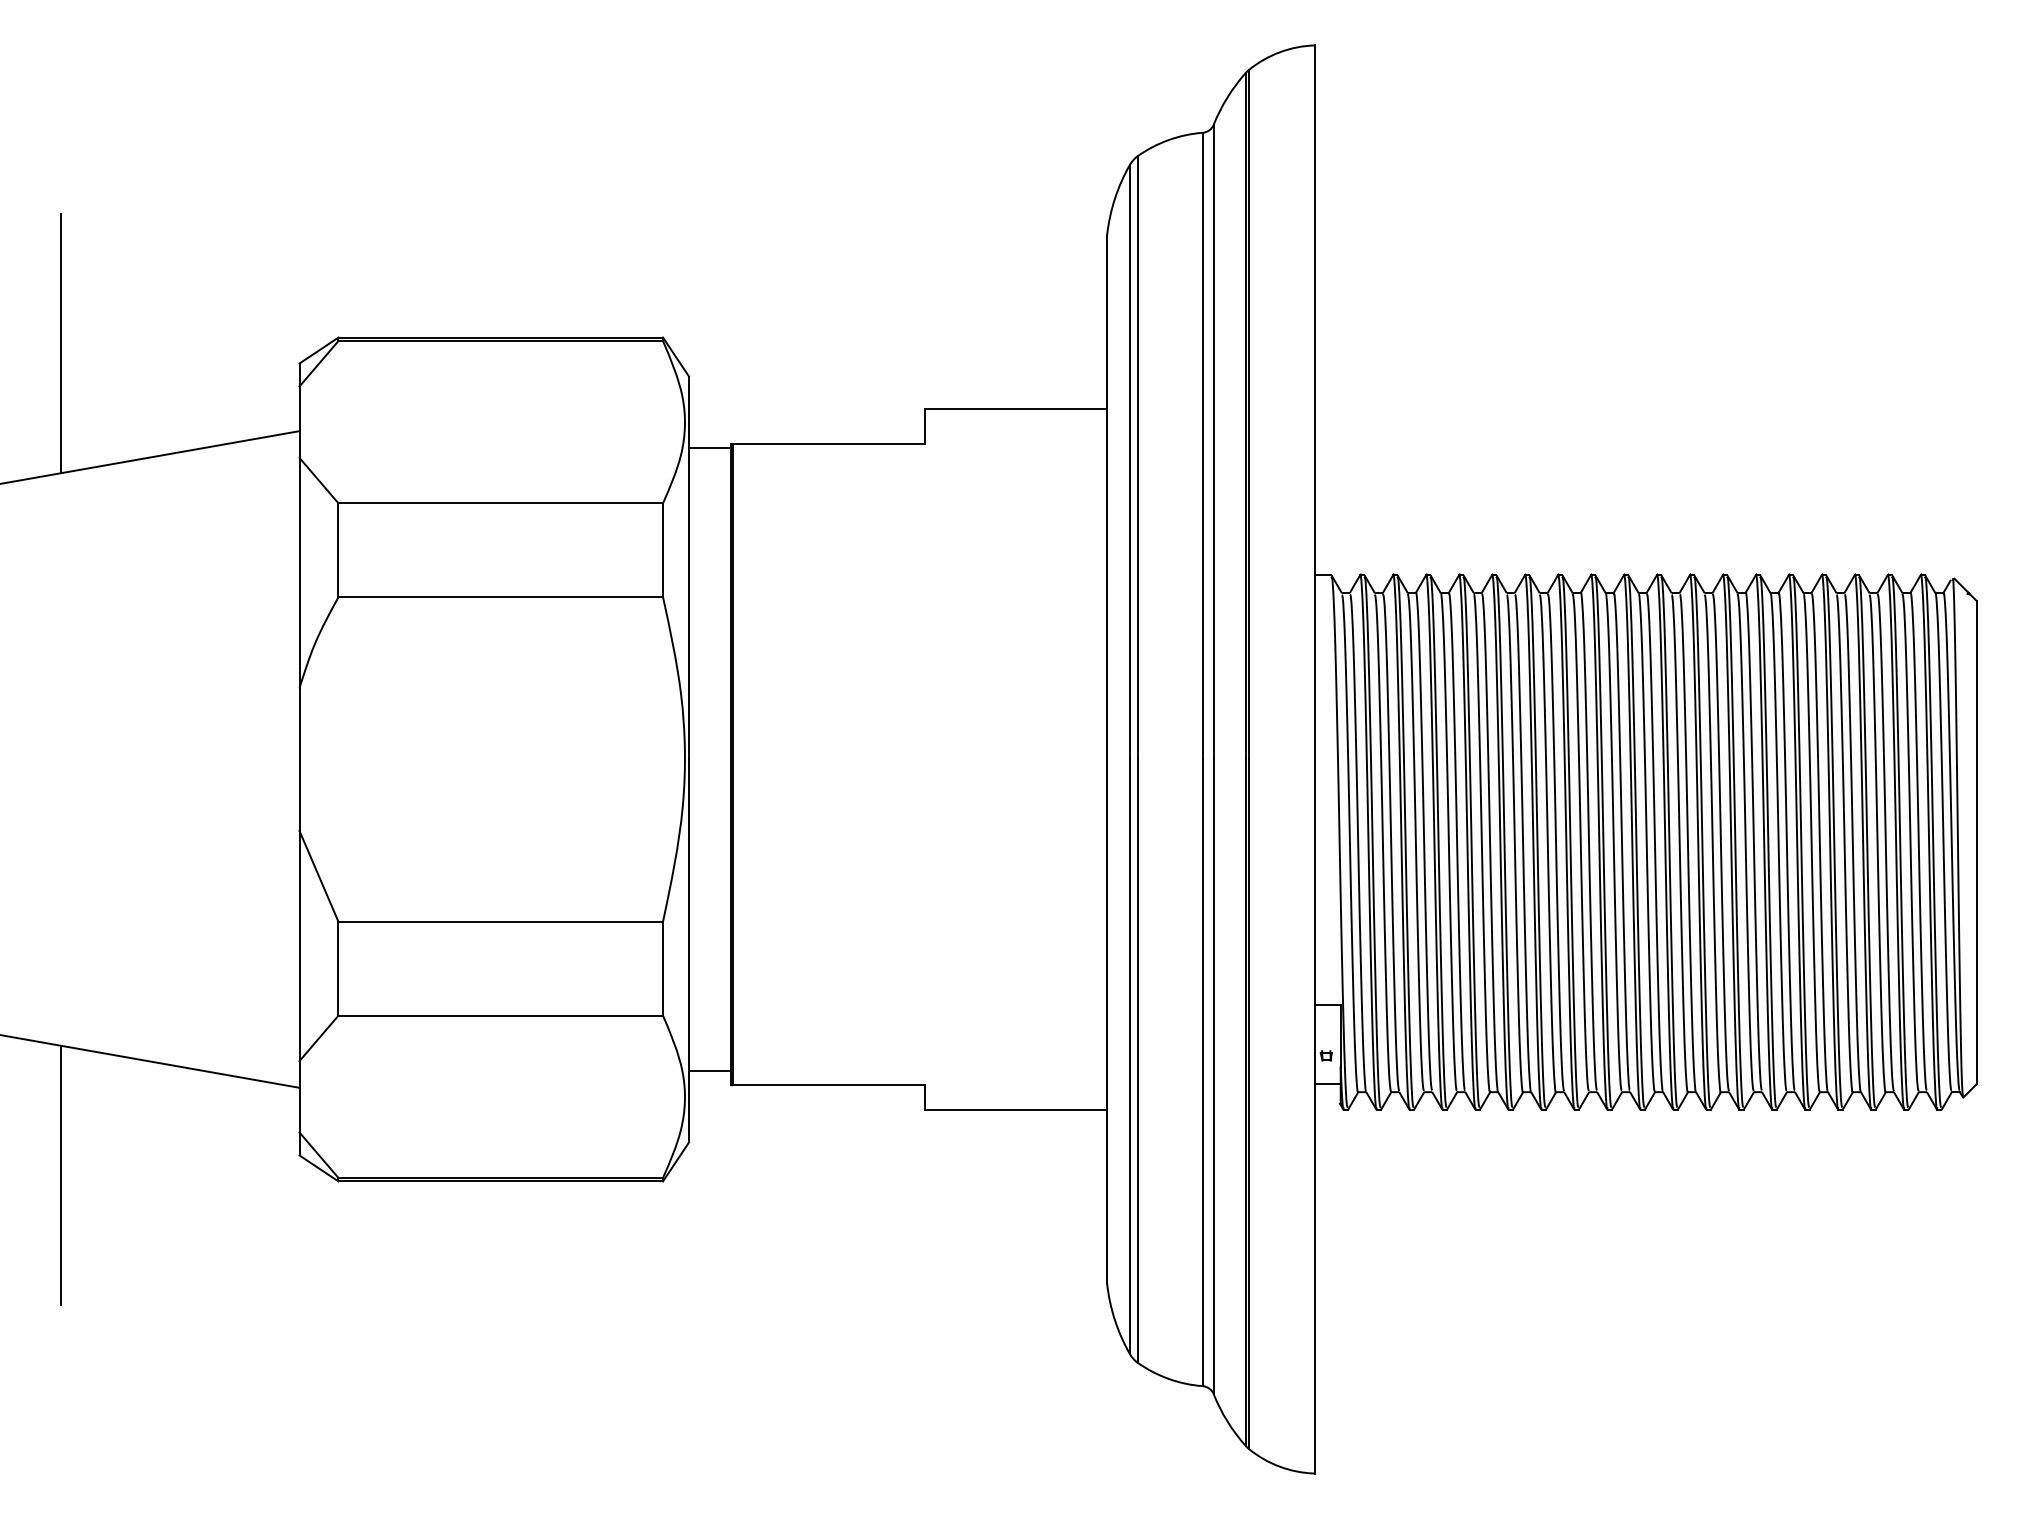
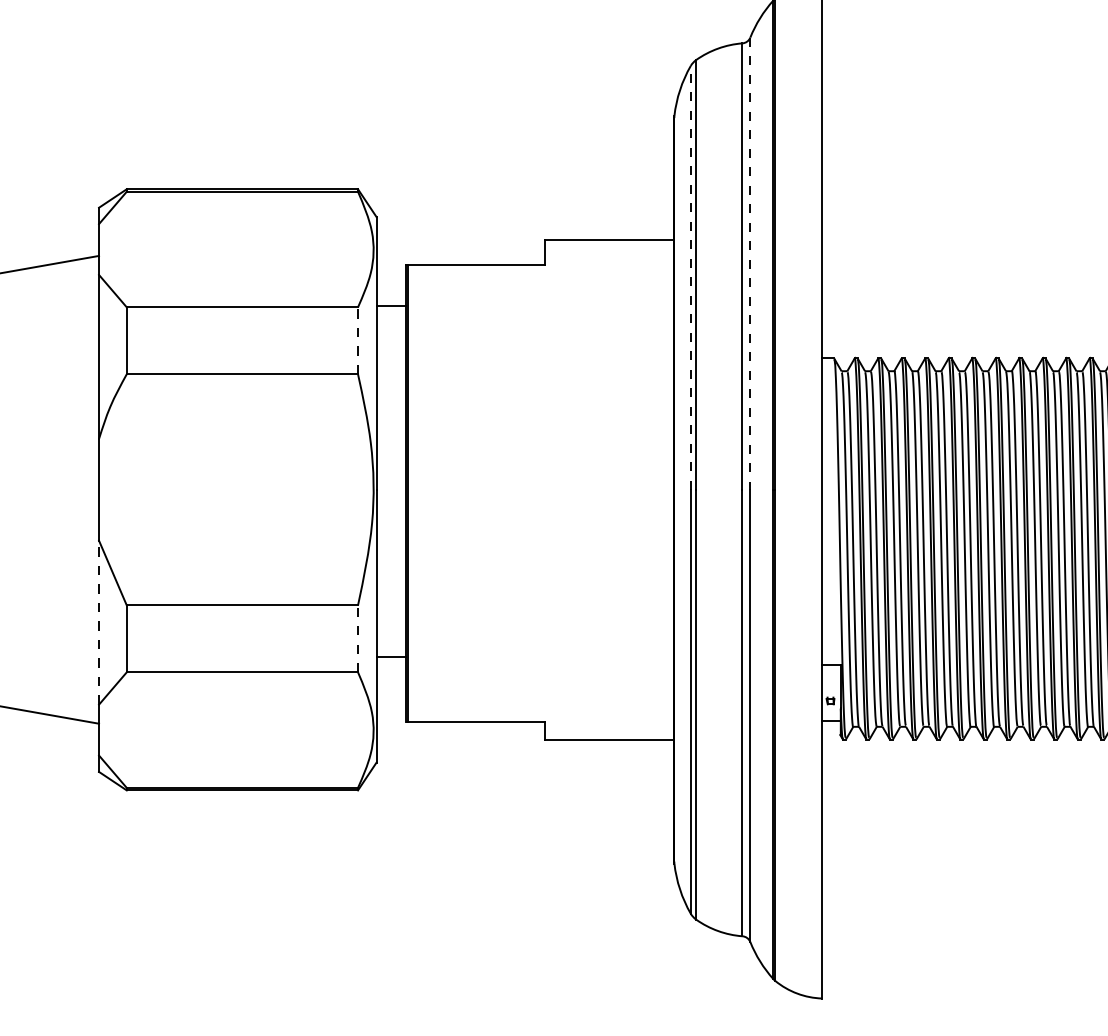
line: (1213, 442) -> (750, 264), solid -> dashed
line: (709, 447) -> (391, 305), moved
line: (1130, 461) -> (691, 277), solid -> dashed
line: (663, 550) -> (358, 340), solid -> dashed
line: (299, 945) -> (99, 622), solid -> dashed
line: (663, 968) -> (358, 638), solid -> dashed
line: (709, 1071) -> (391, 657), moved

